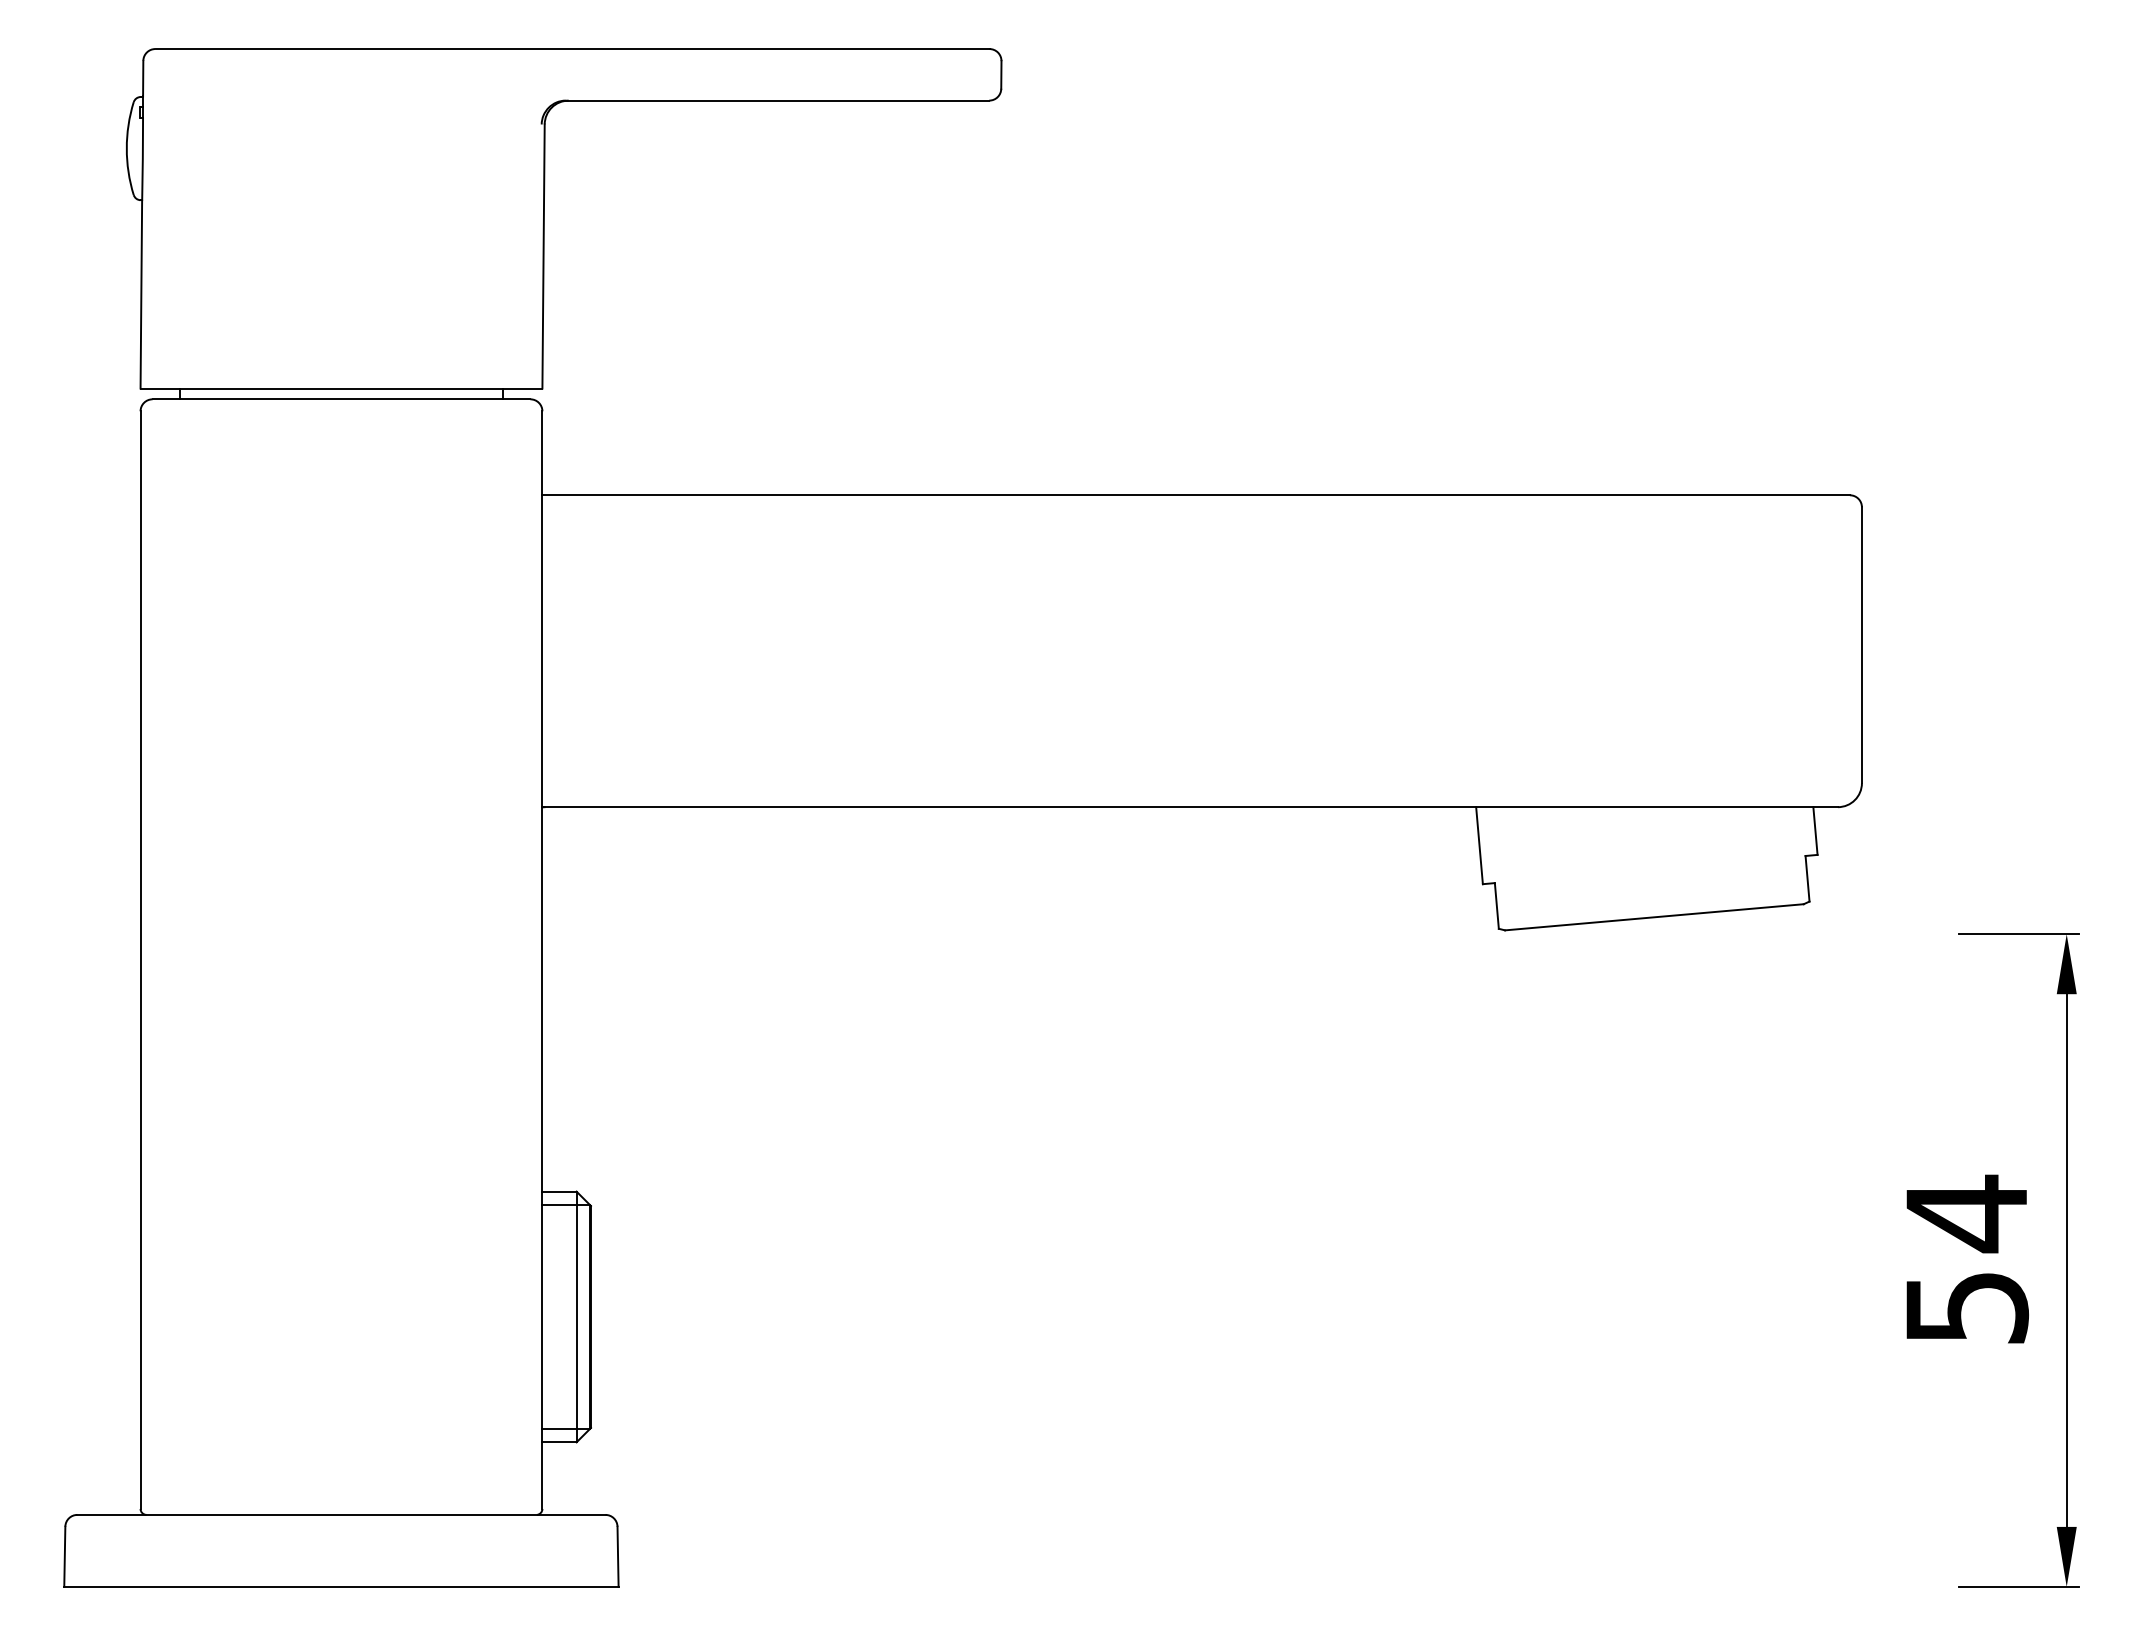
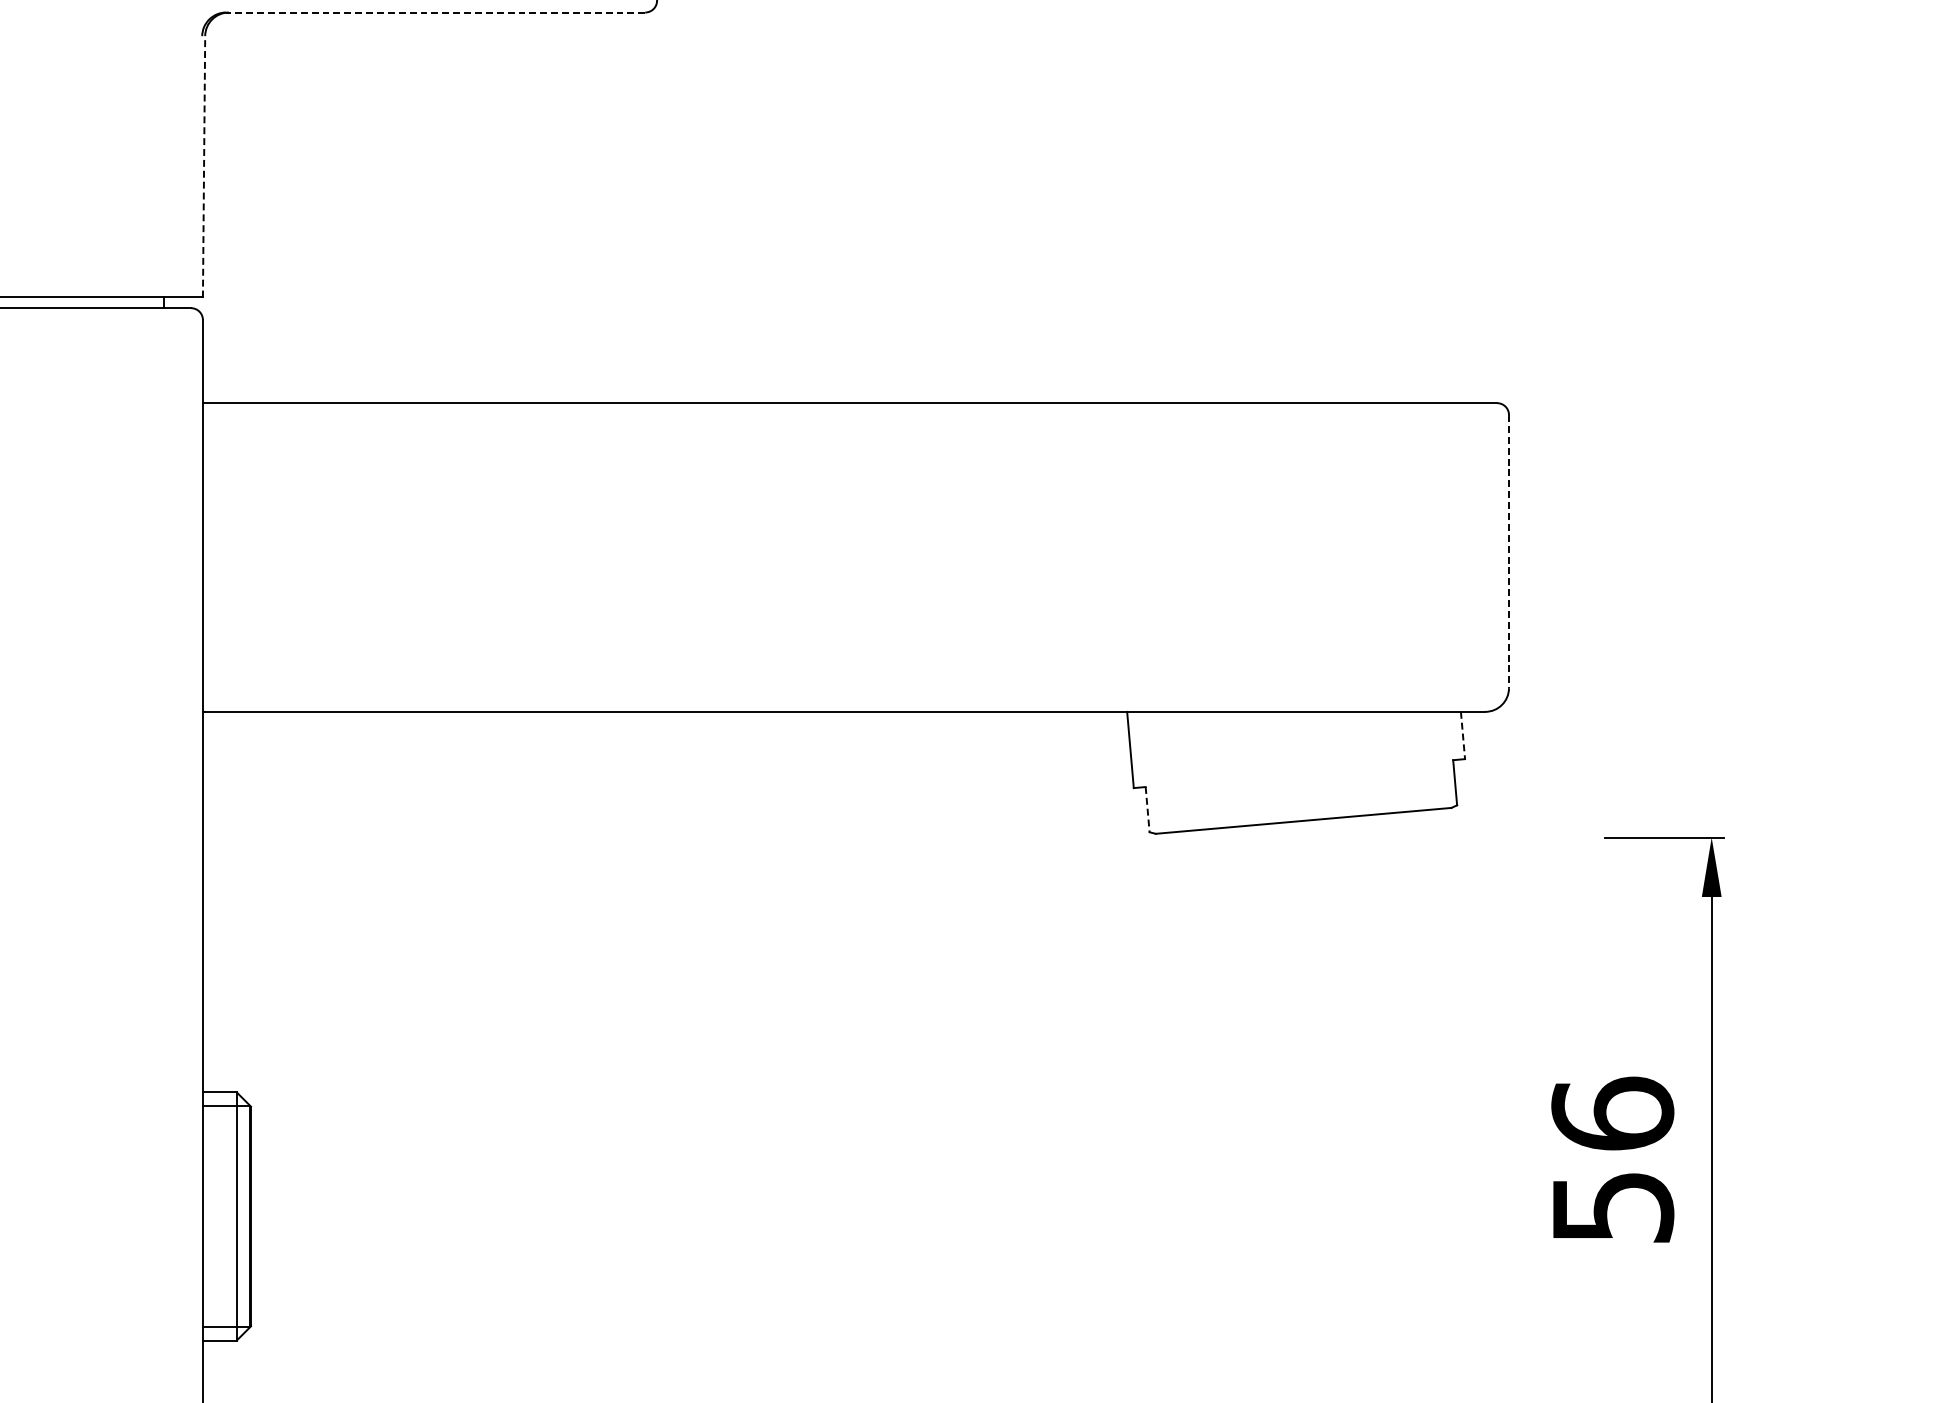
line: (777, 100) -> (435, 12), solid -> dashed
line: (543, 256) -> (204, 166), solid -> dashed
line: (1861, 645) -> (1508, 551), solid -> dashed
line: (1815, 831) -> (1463, 735), solid -> dashed
line: (1496, 905) -> (1147, 809), solid -> dashed
text: (1966, 1213) -> (1612, 1114), 54 -> 56

